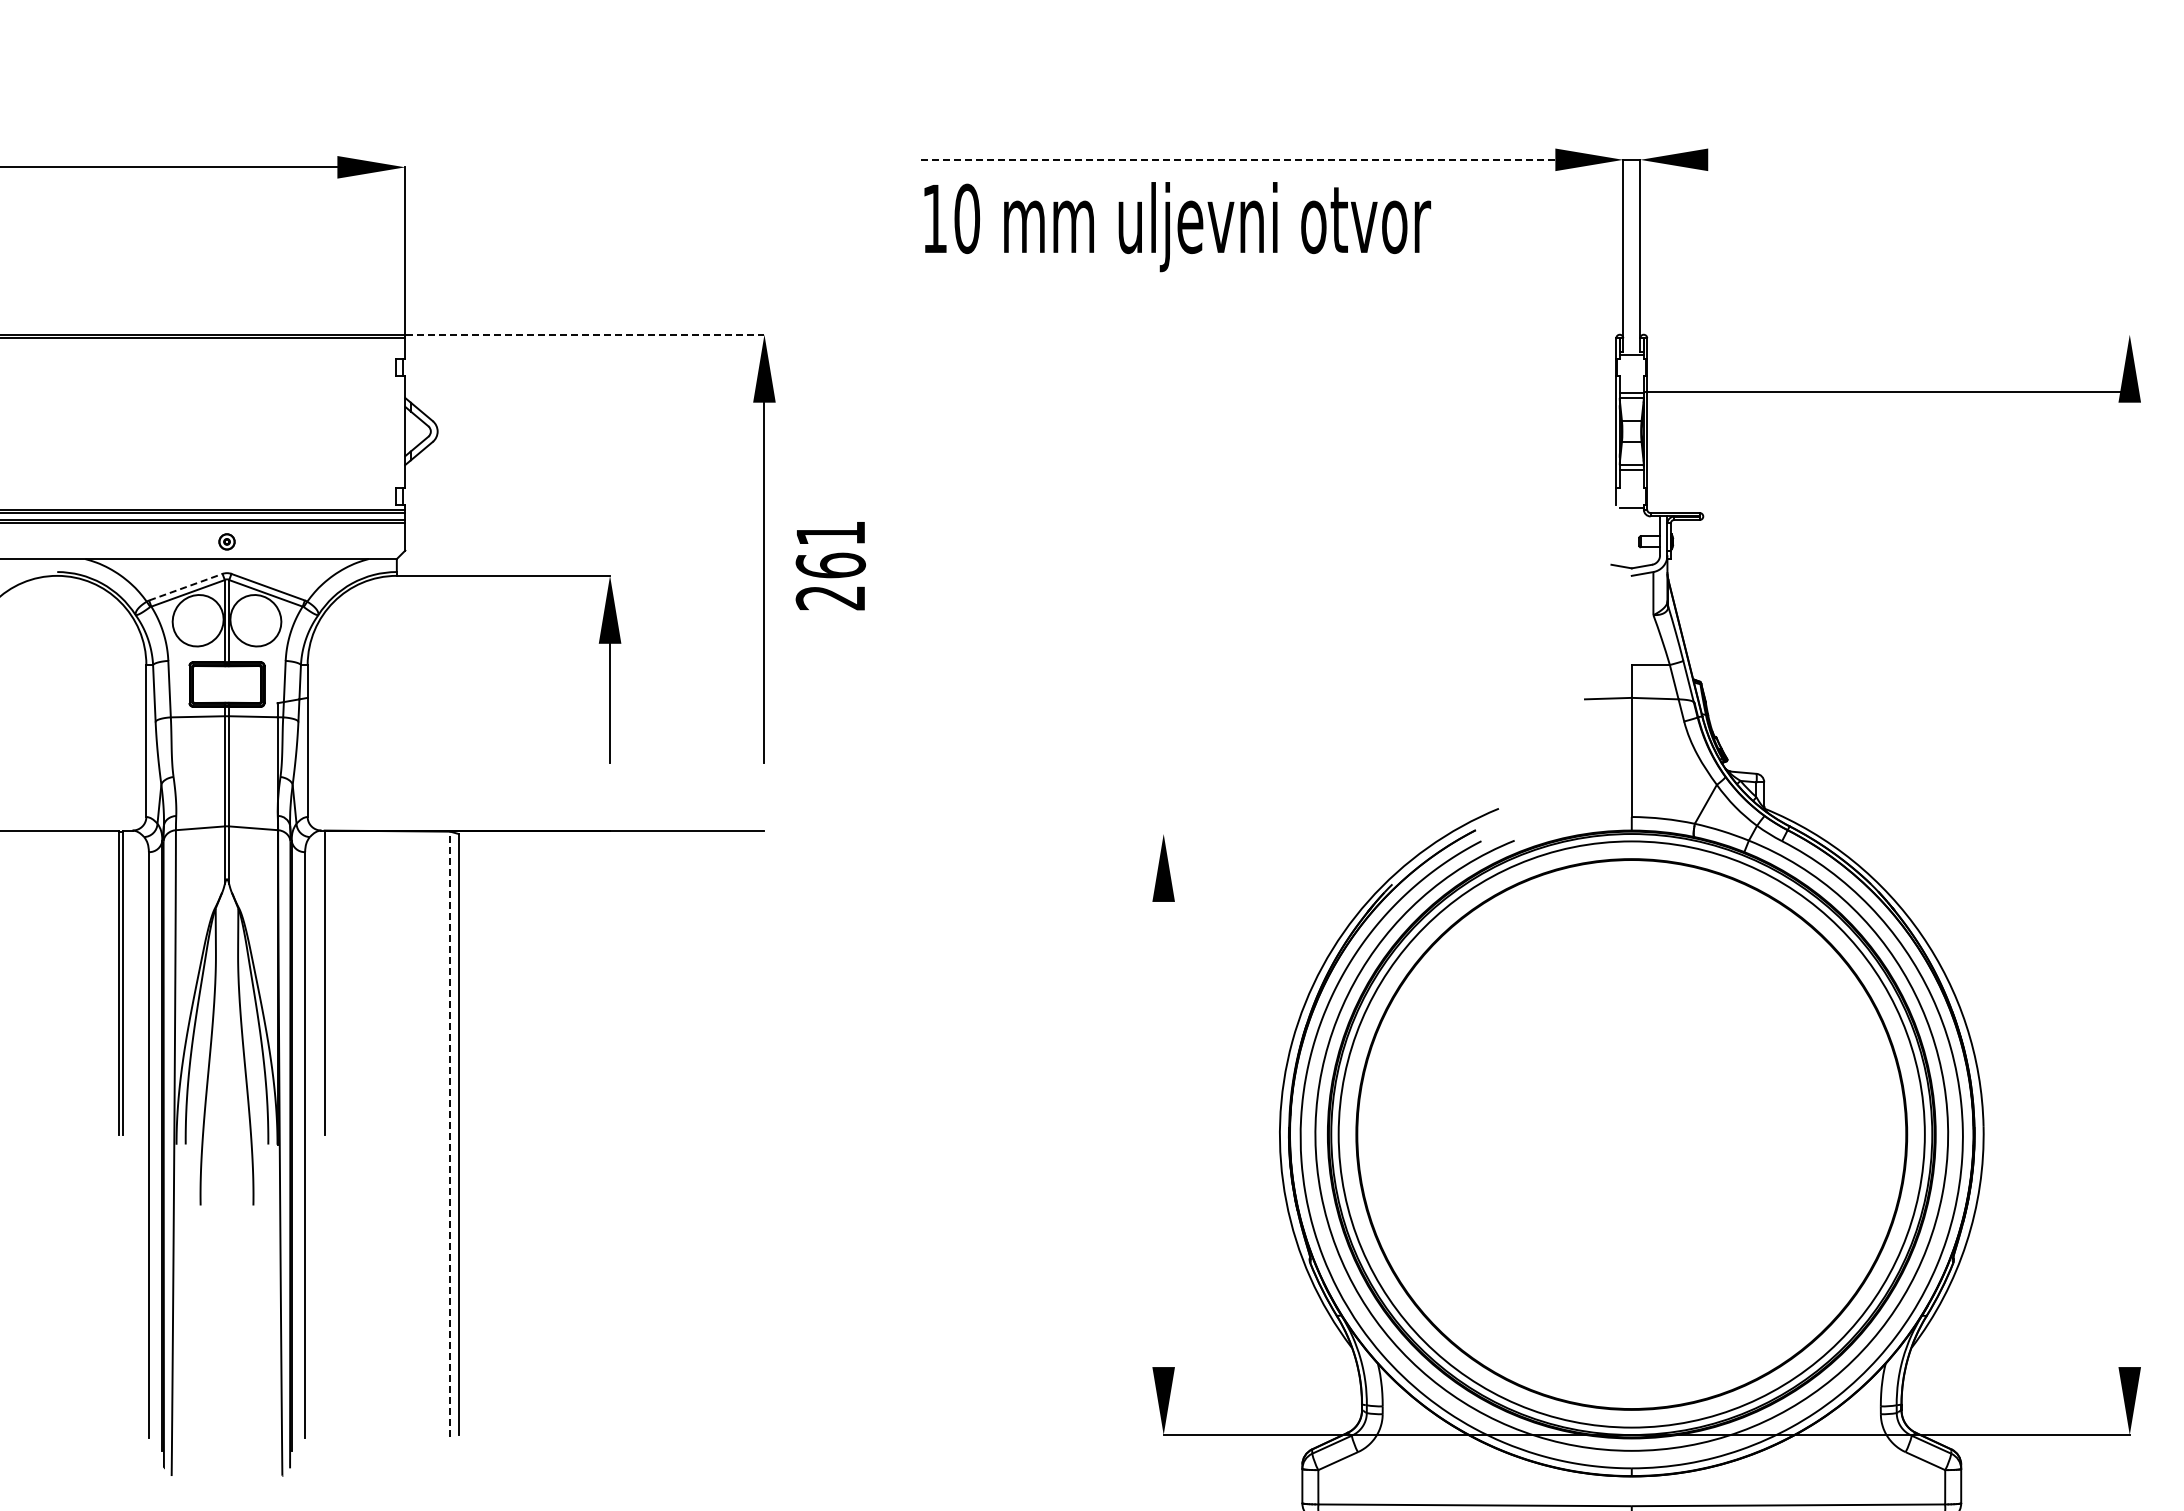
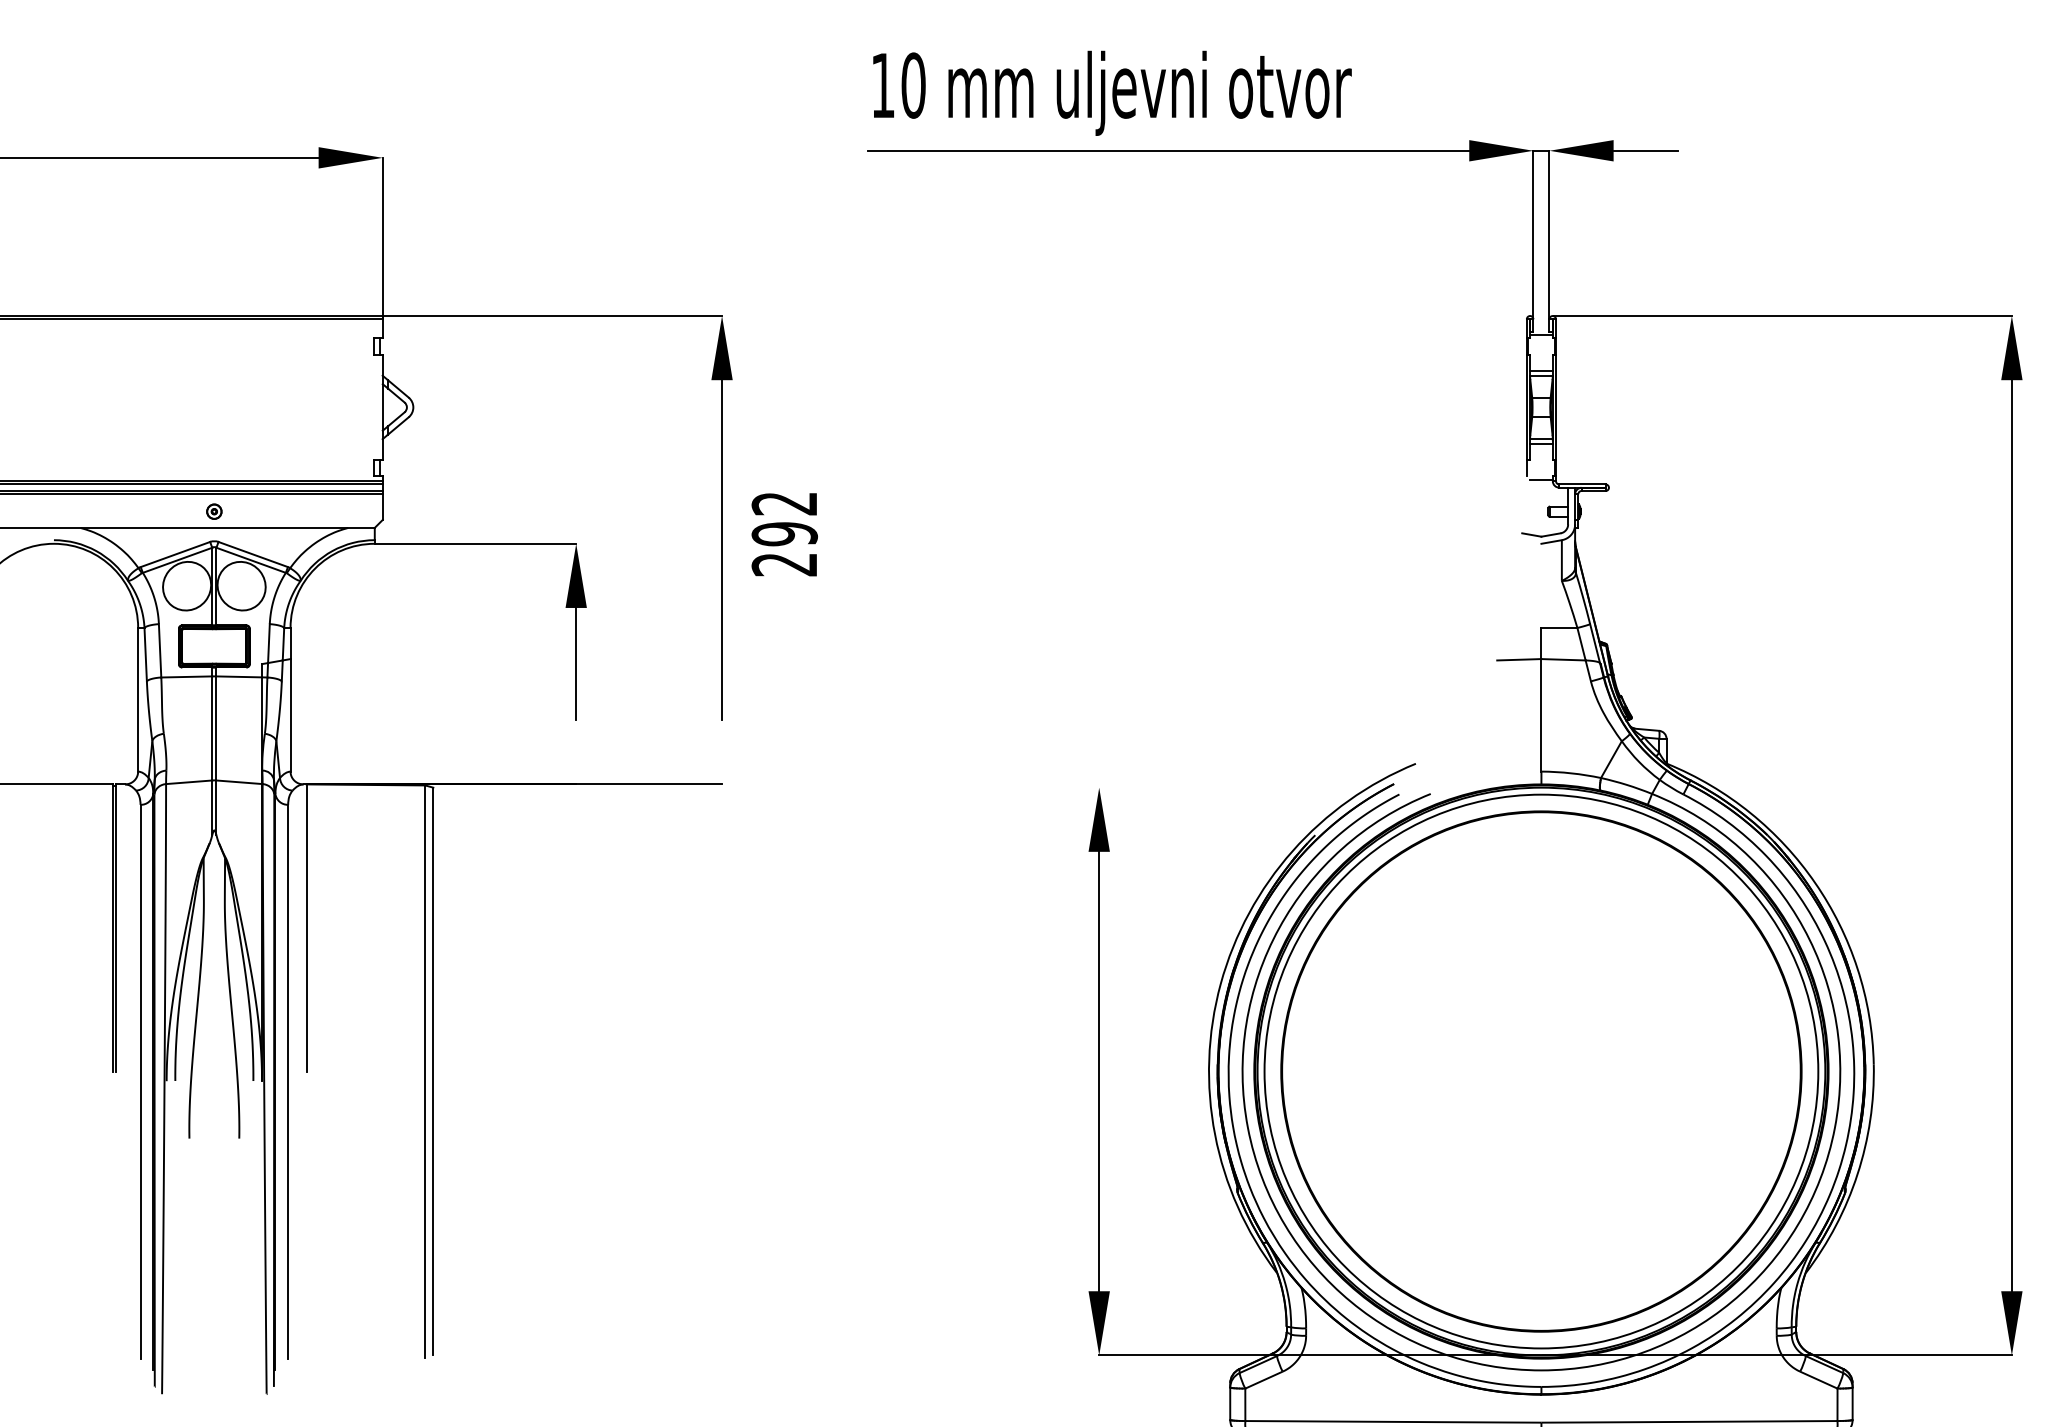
line: (1236, 159) -> (1168, 150), dashed -> solid
line: (1742, 159) -> (1646, 150), added
text: (1177, 227) -> (1112, 93), moved
line: (585, 334) -> (553, 315), dashed -> solid
line: (1886, 391) -> (1782, 315), moved
text: (830, 550) -> (784, 519), 261 -> 292
line: (186, 587) -> (176, 554), dashed -> solid
line: (2129, 884) -> (2011, 835), added
line: (450, 1134) -> (425, 1071), dashed -> solid
line: (1163, 1134) -> (1099, 1071), added

